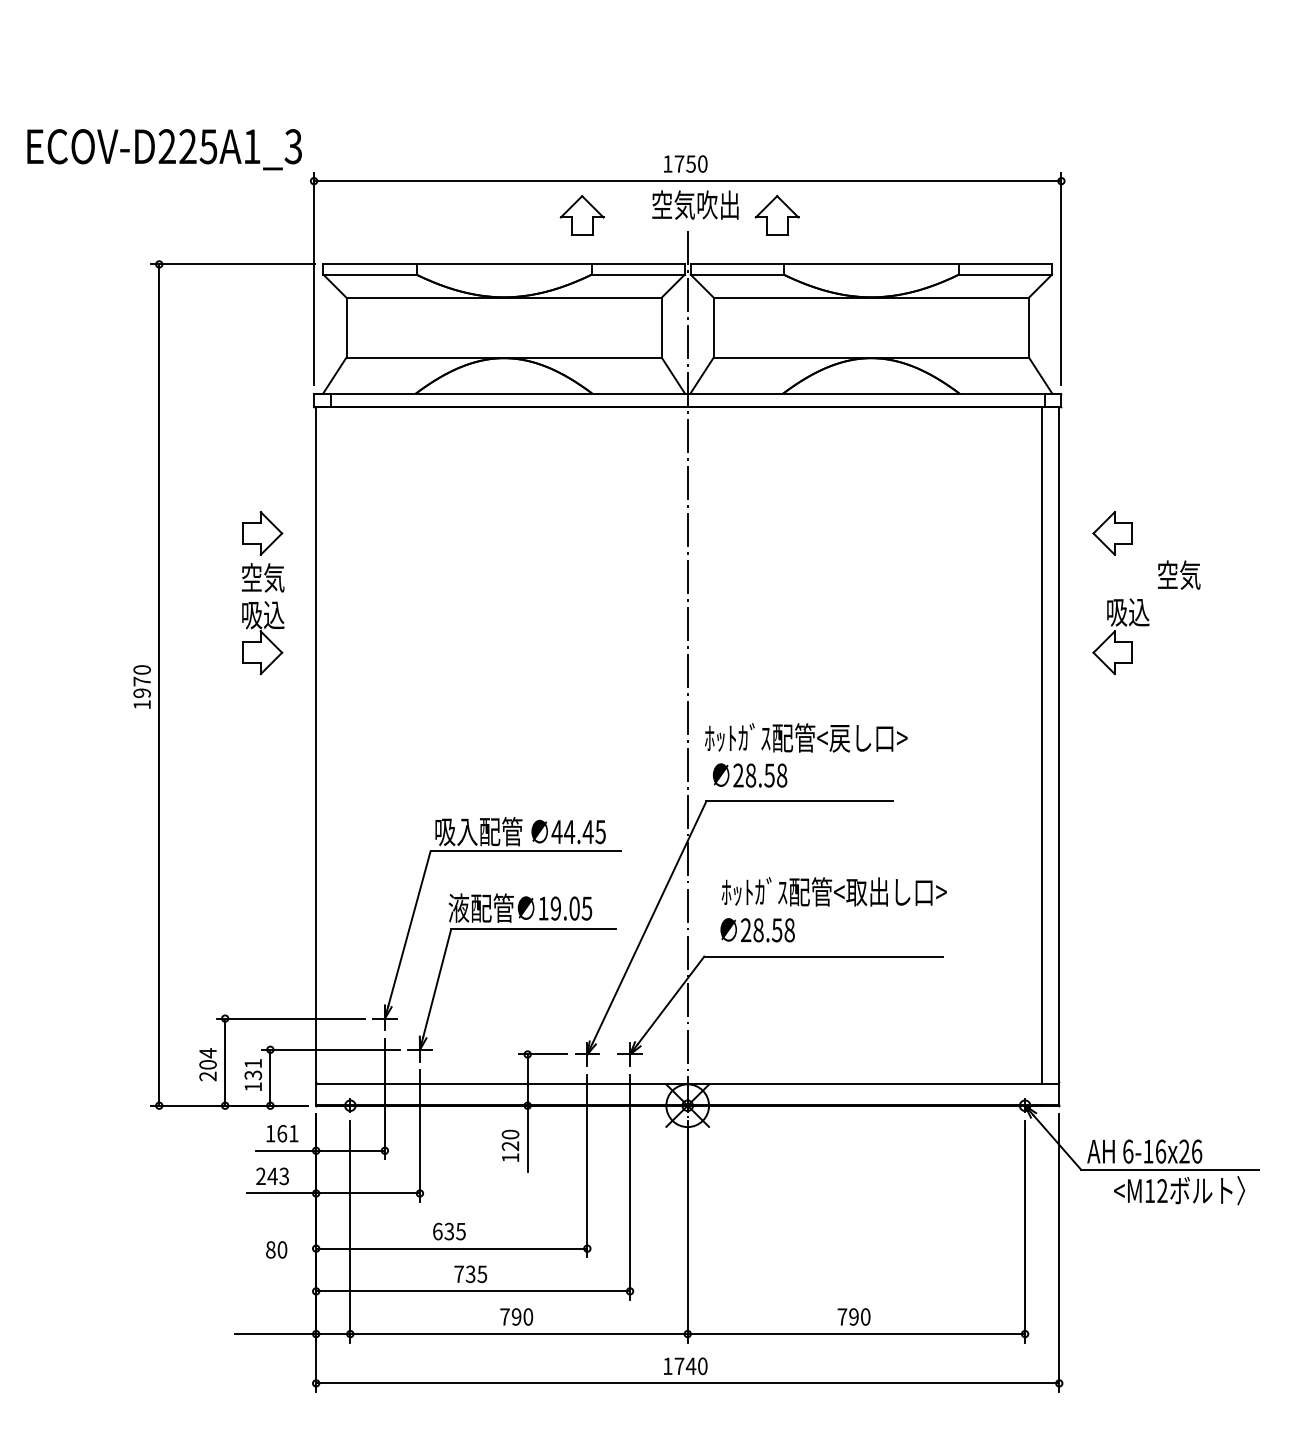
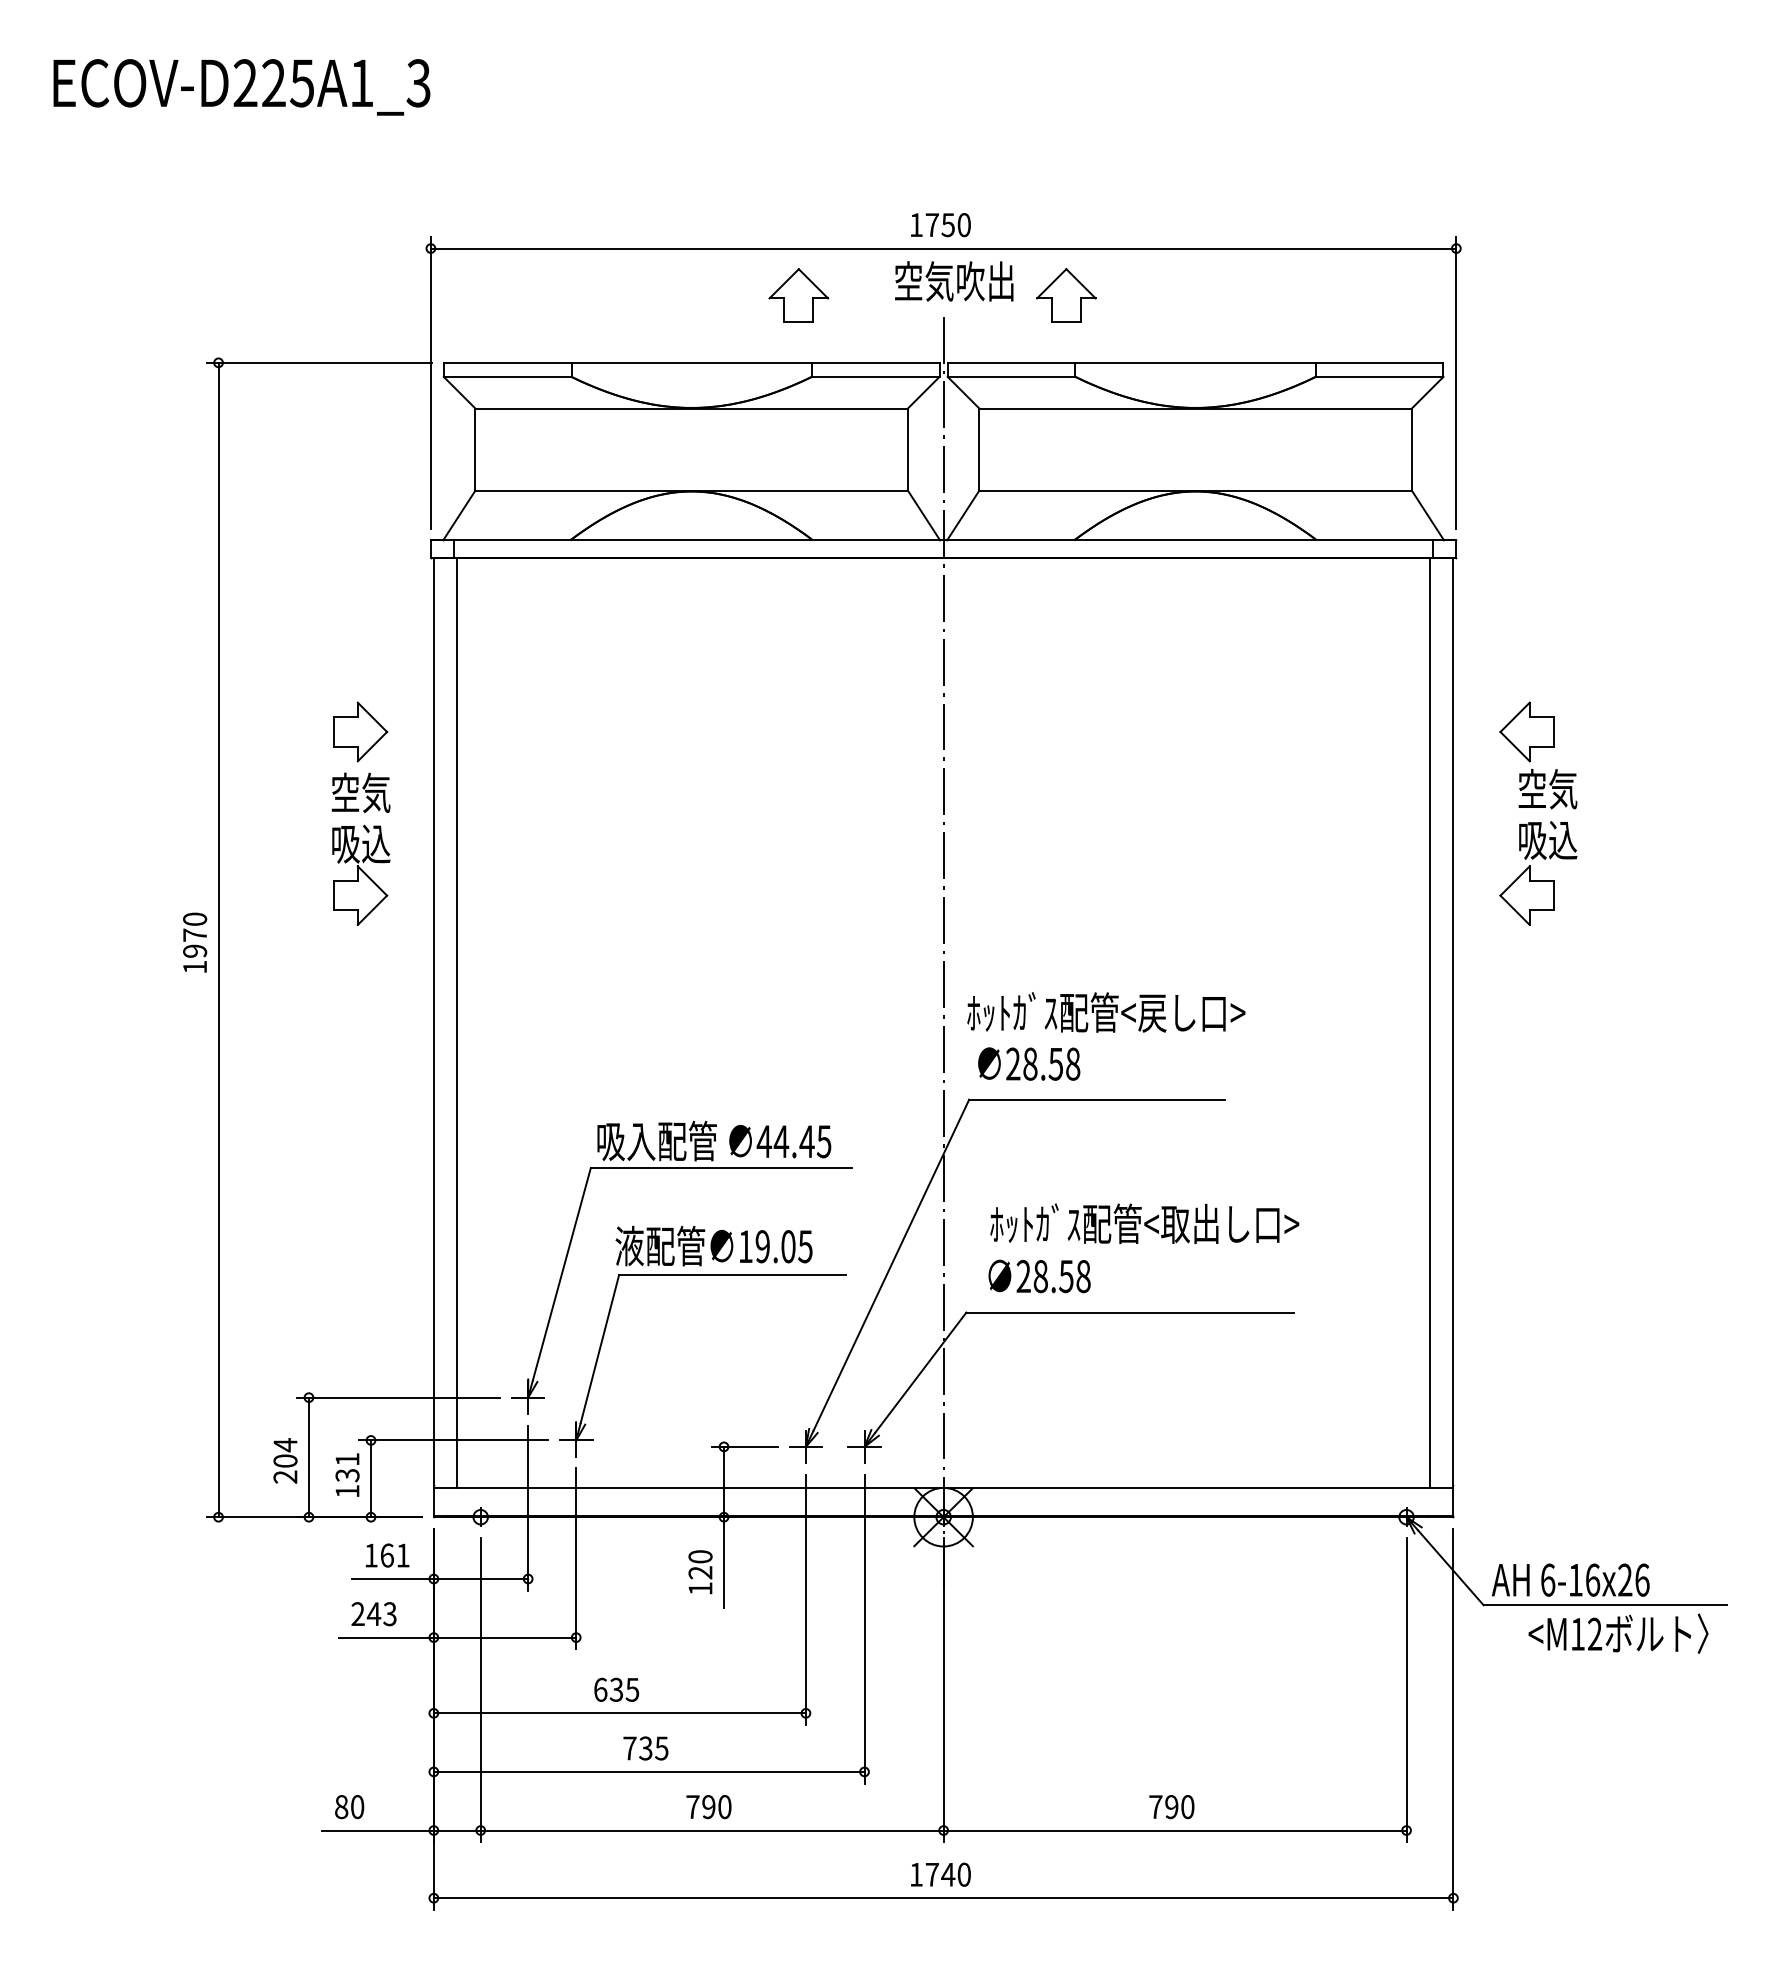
text: (164, 149) -> (241, 87), moved
text: (1178, 575) -> (1547, 789), moved
line: (332, 745) -> (456, 1022), added
text: (276, 1250) -> (349, 1807), moved

